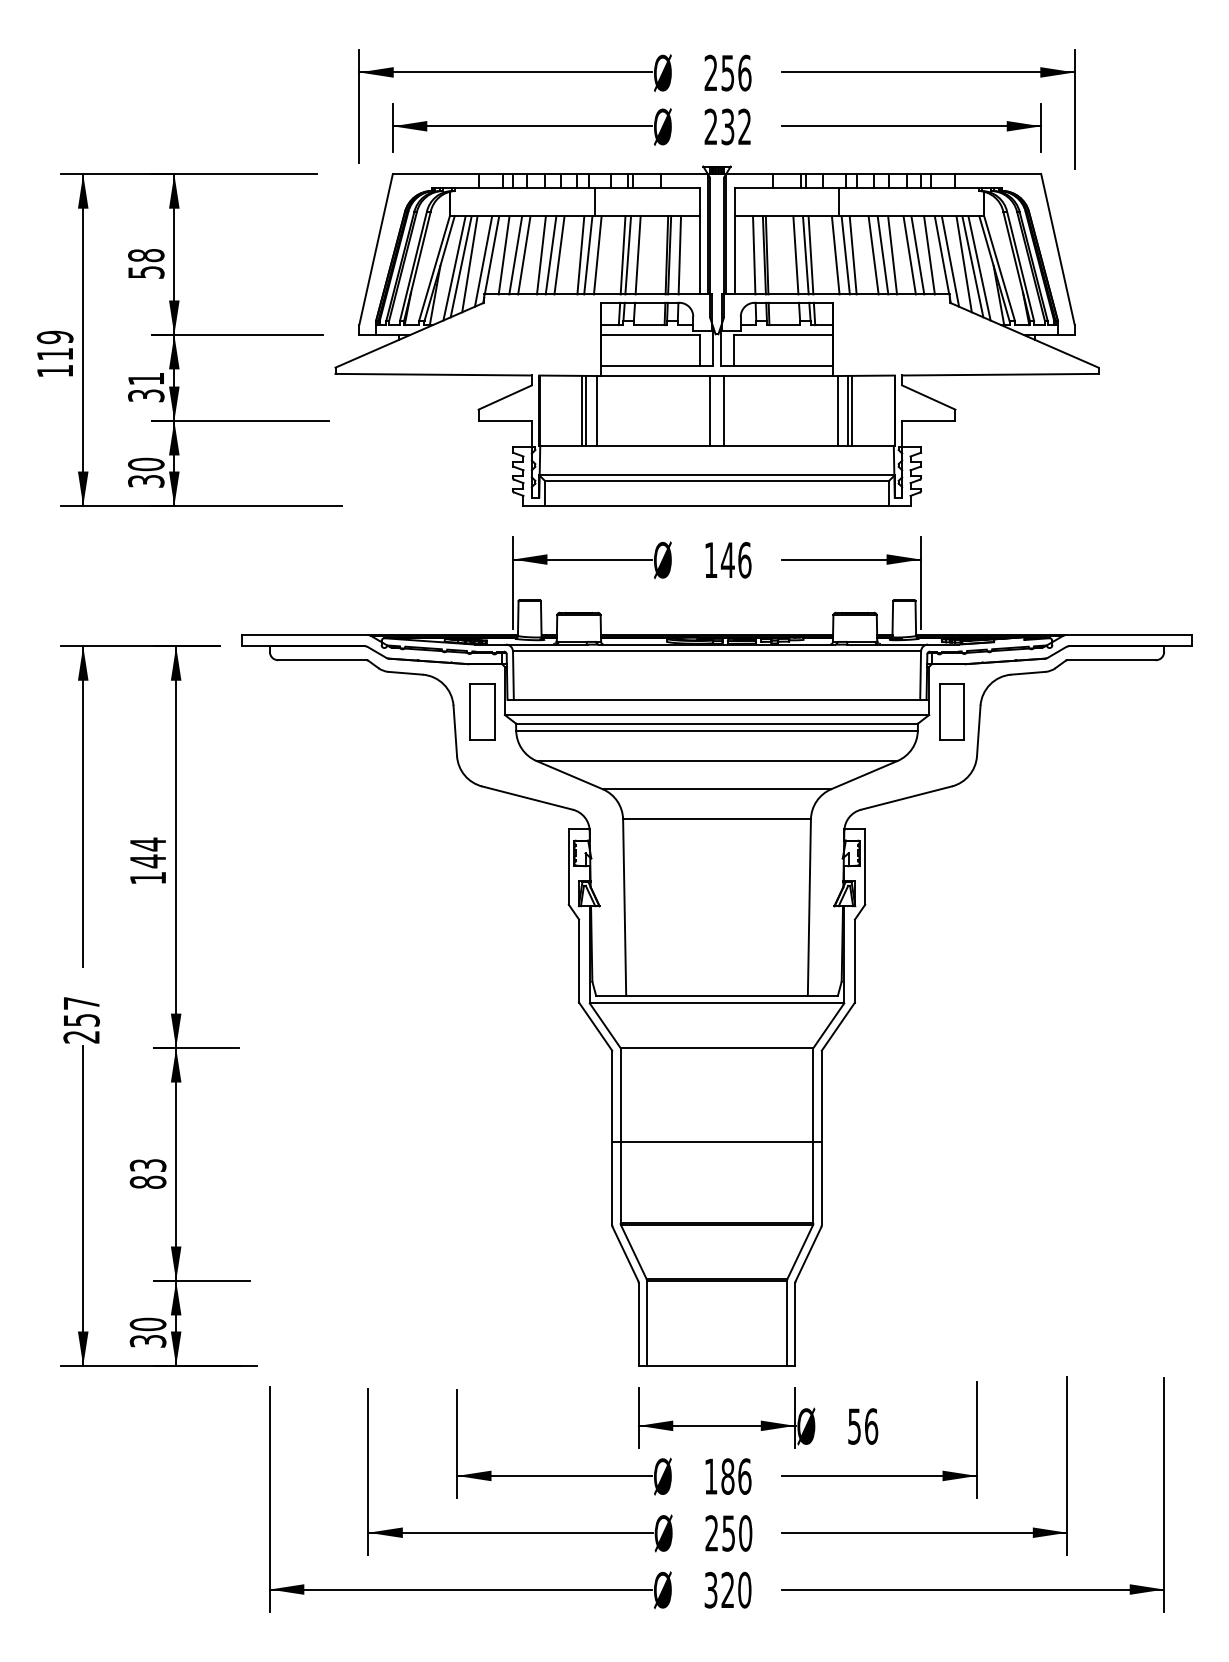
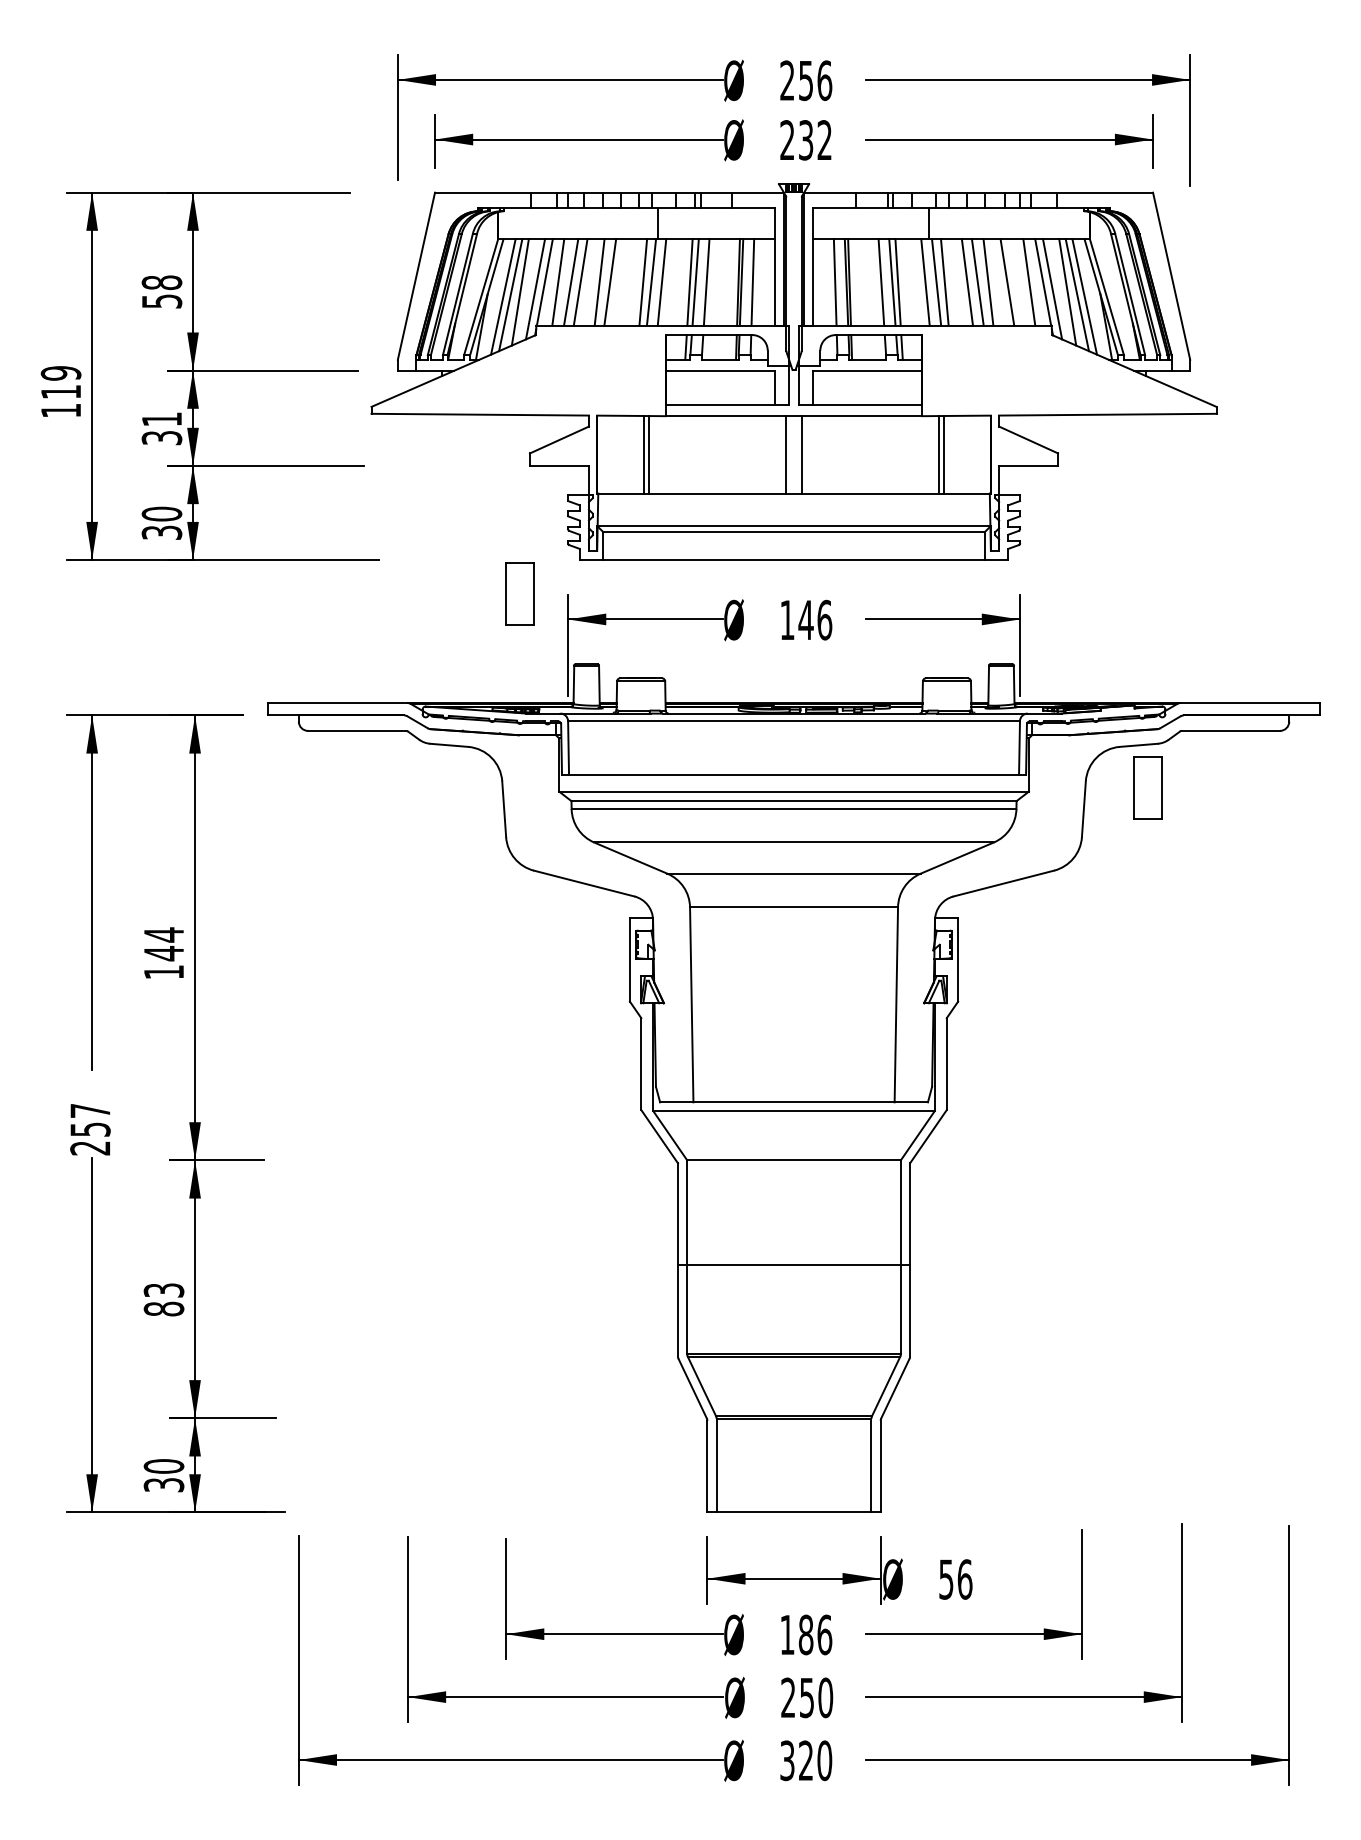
line: (559, 255) -> (619, 282), removed
line: (917, 255) -> (1016, 282), removed
line: (596, 410) -> (660, 454), removed
line: (837, 410) -> (927, 454), removed
part: (481, 711) -> (519, 593), moved
part: (951, 711) -> (1147, 787), moved

